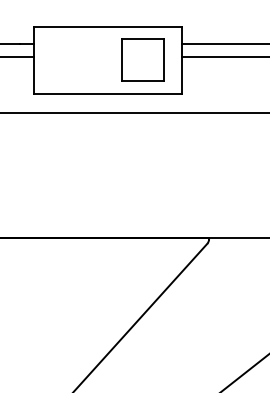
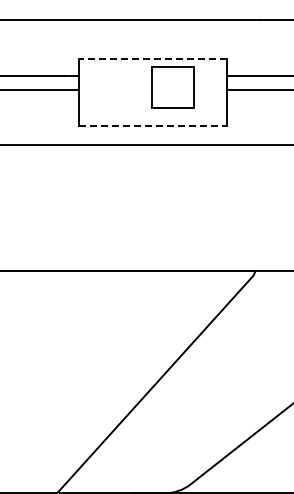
line: (106, 27) -> (152, 59), solid -> dashed
part: (142, 60) -> (172, 87), moved
line: (107, 94) -> (153, 126), solid -> dashed

